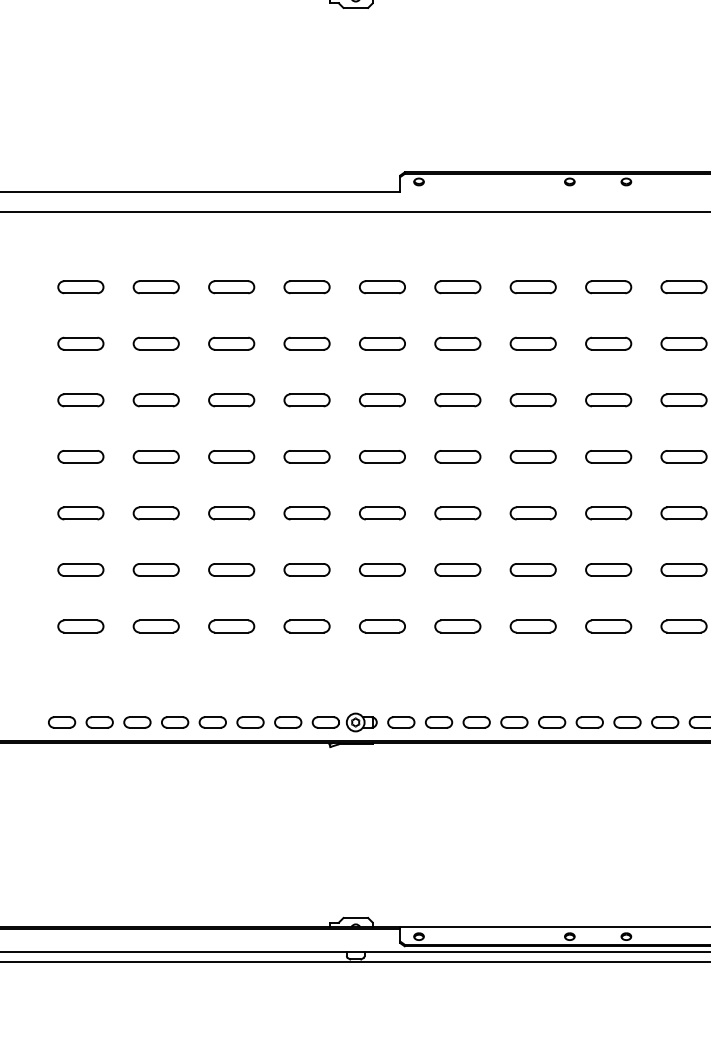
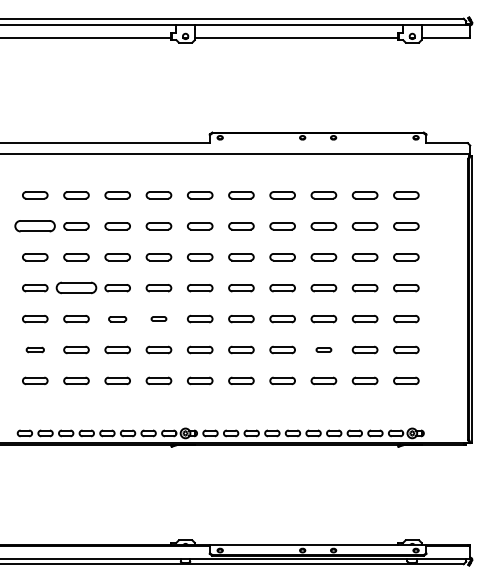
part: (81, 344) -> (35, 226), size x1.6
part: (156, 457) -> (76, 288), size x1.6
part: (306, 512) -> (158, 318), size x0.6
part: (231, 514) -> (117, 319), size x0.7
part: (81, 569) -> (35, 349), size x0.7
part: (607, 569) -> (323, 349), size x0.6

